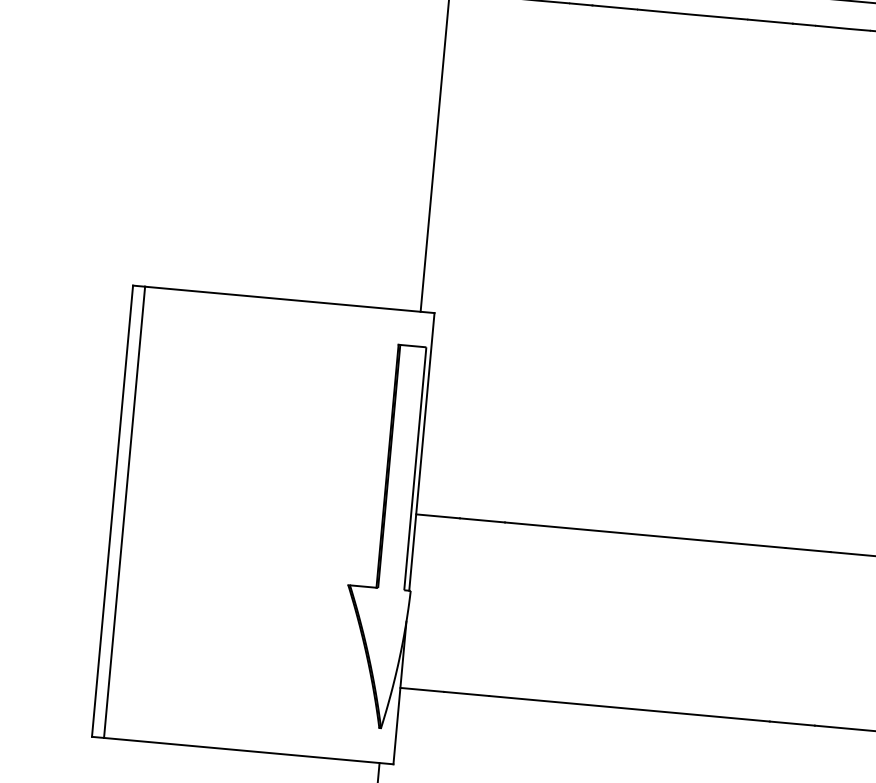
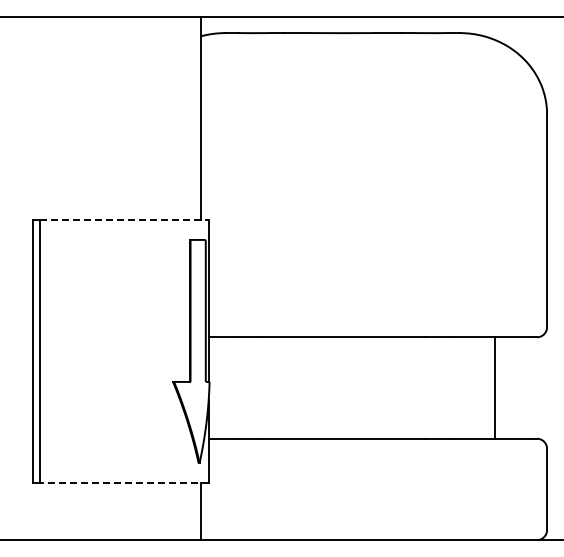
line: (290, 299) -> (124, 219), solid -> dashed
line: (249, 751) -> (124, 483), solid -> dashed

